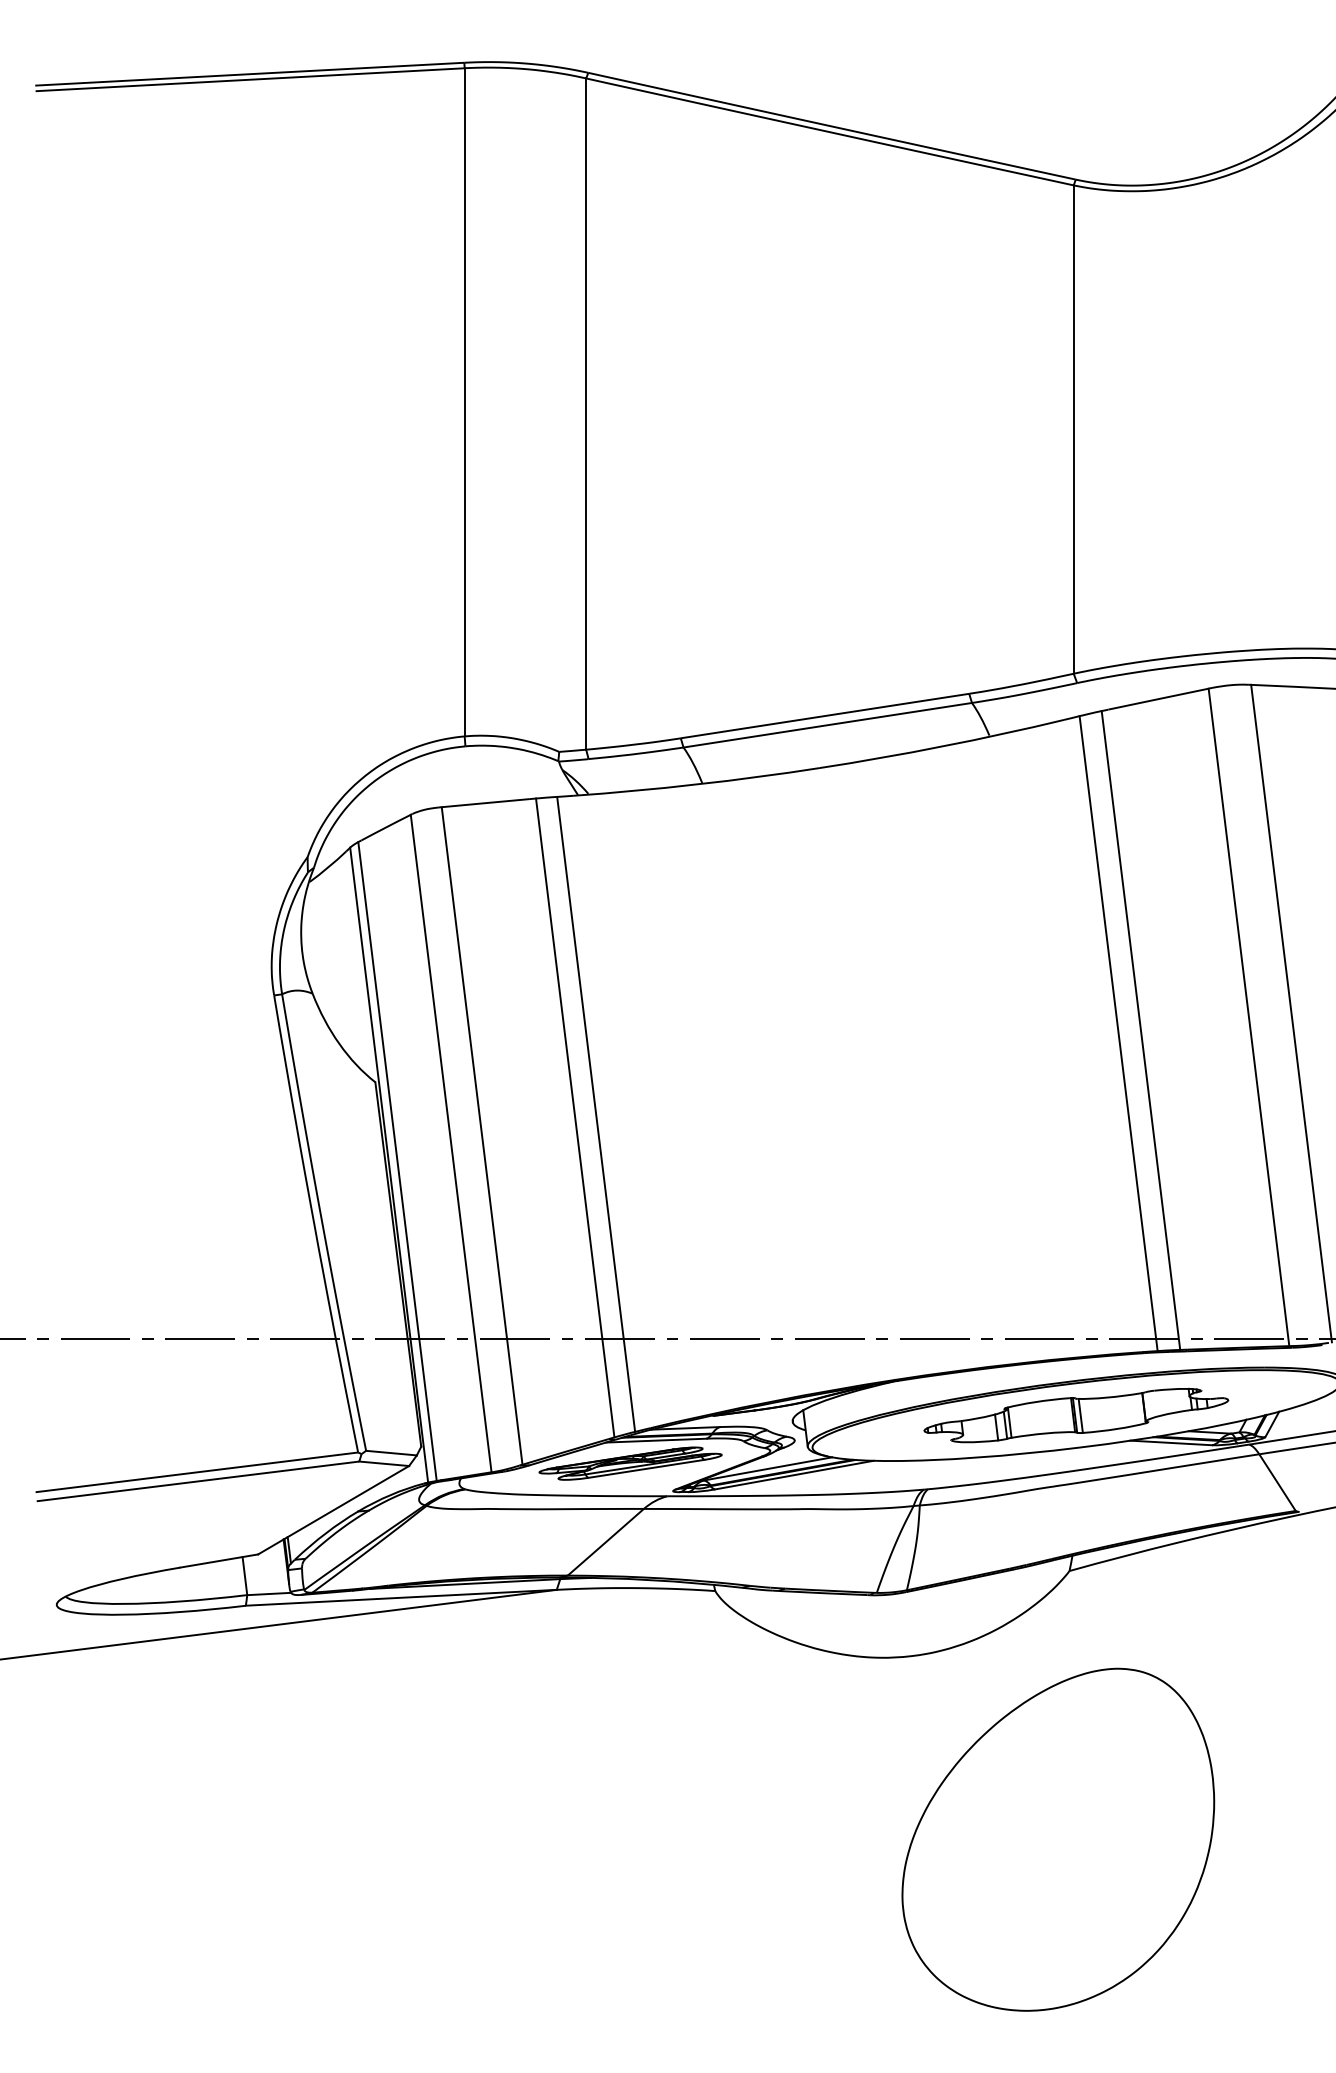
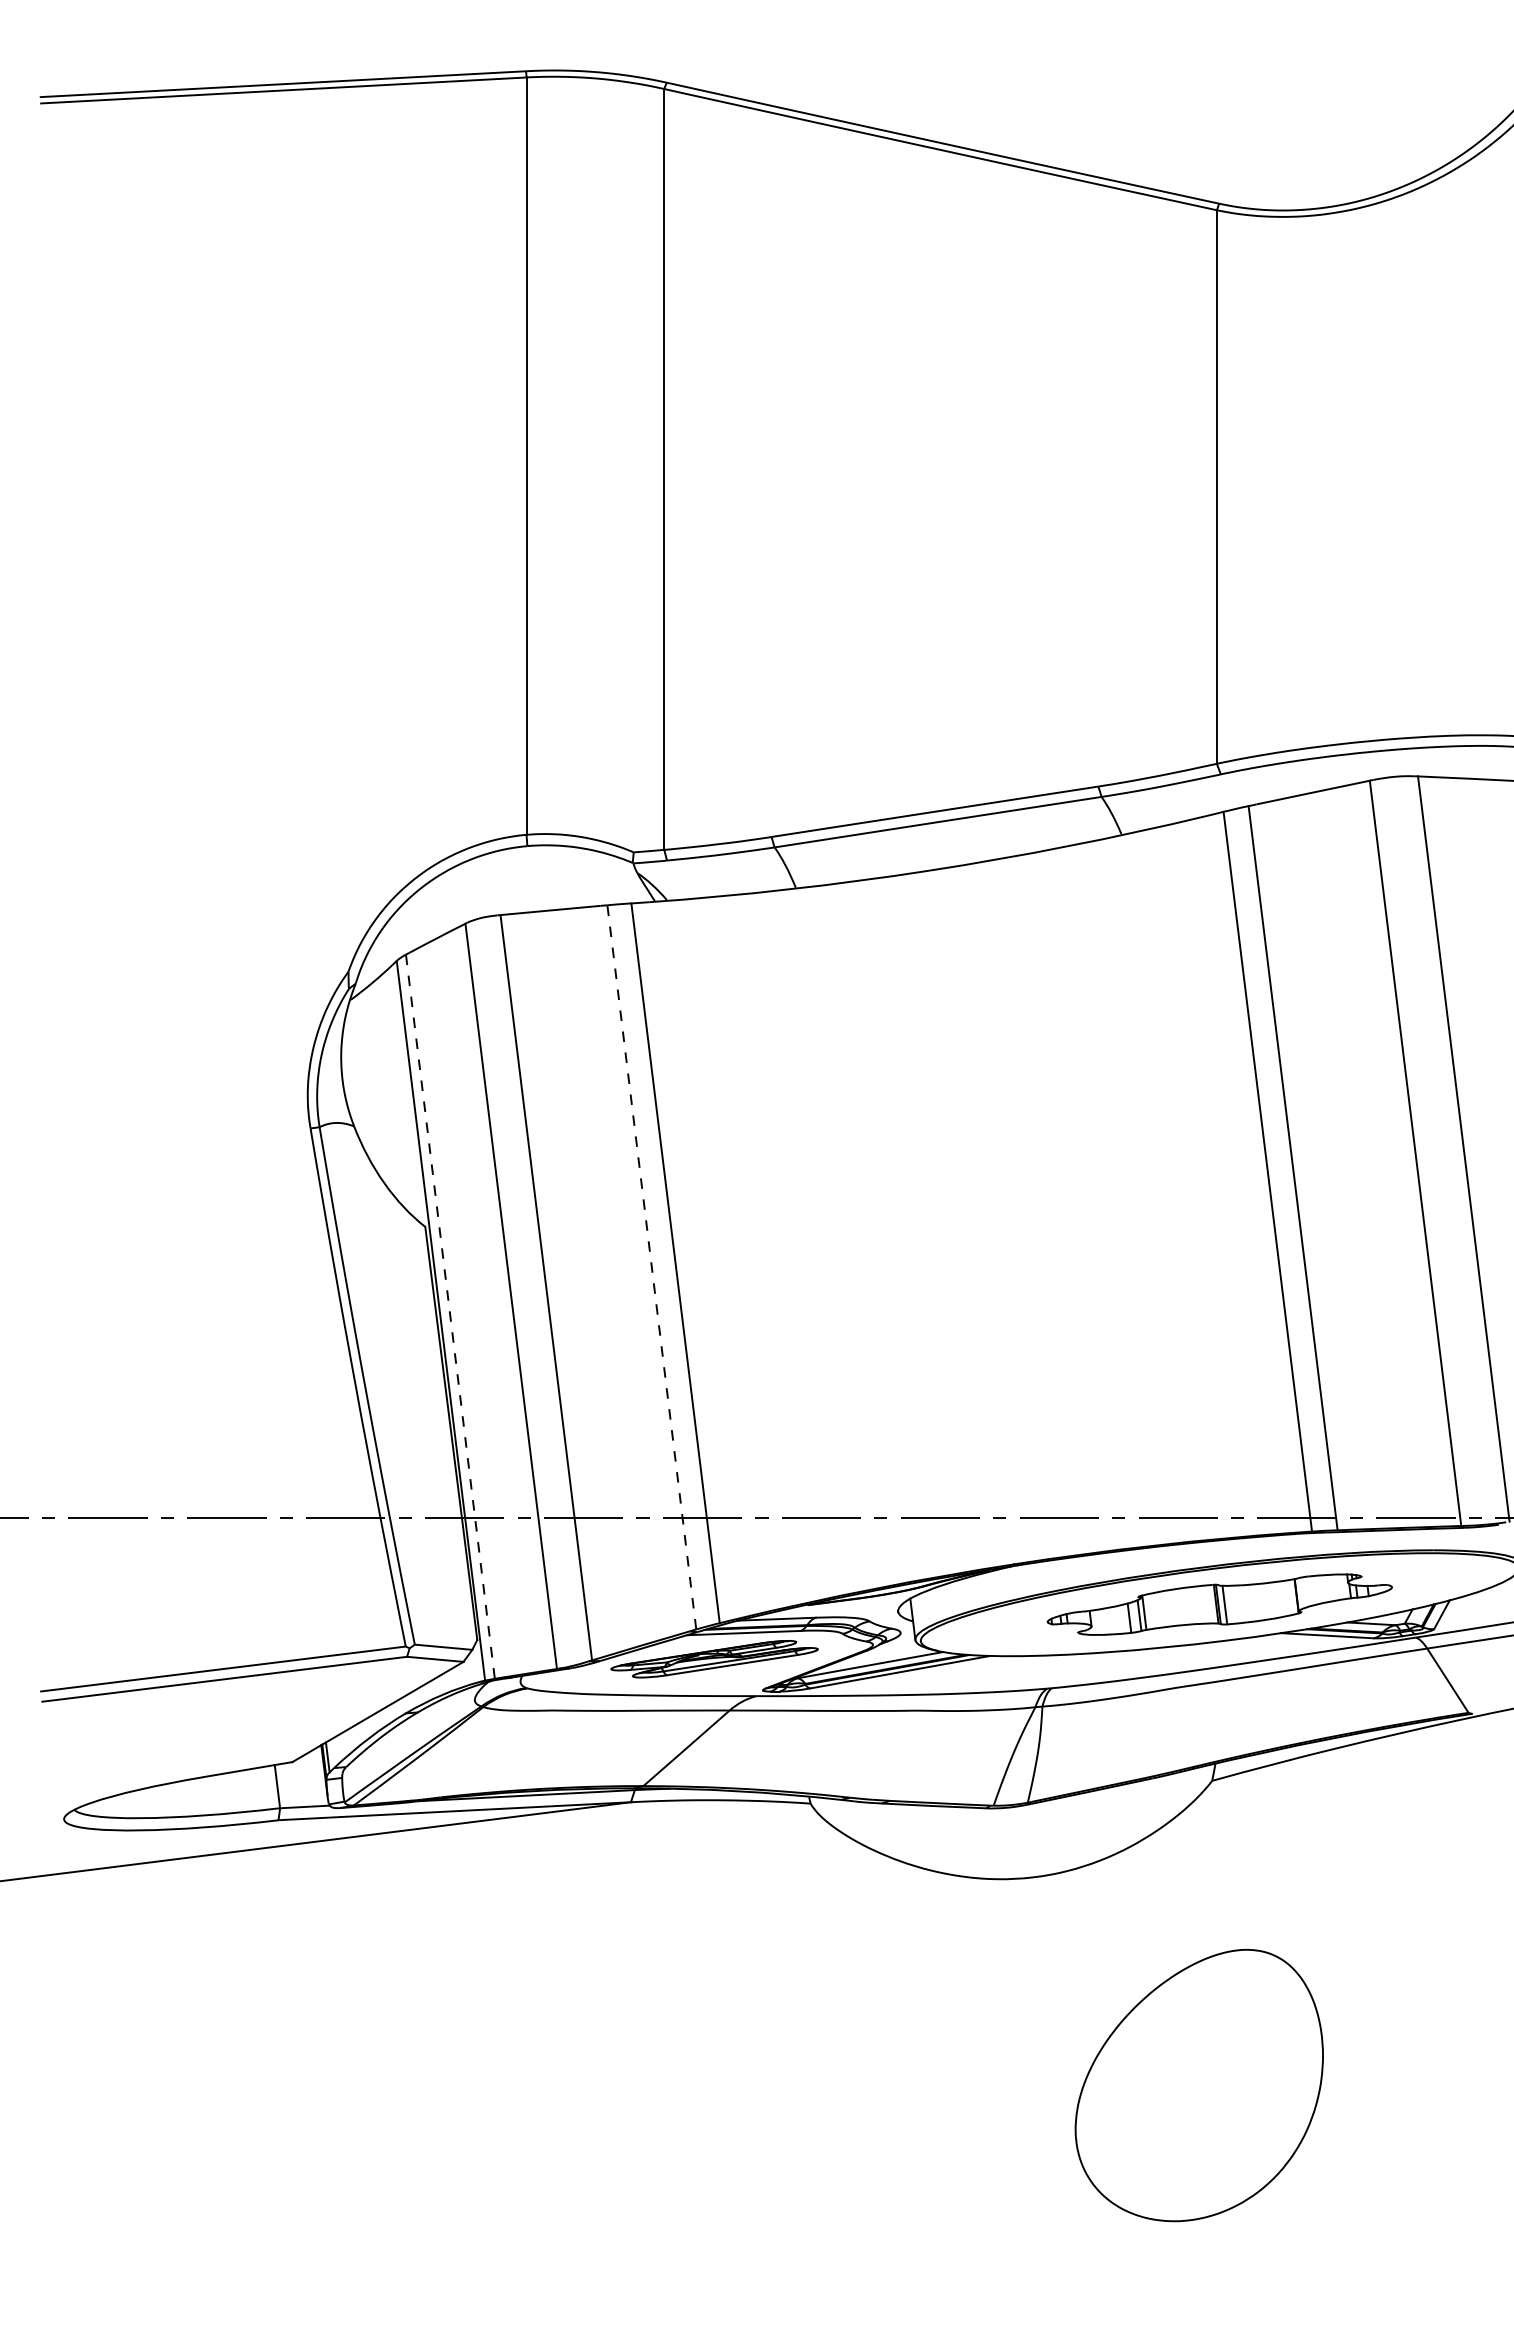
line: (574, 1118) -> (651, 1267), solid -> dashed
line: (397, 1161) -> (450, 1316), solid -> dashed
part: (1057, 1839) -> (1198, 2085), size x0.7

